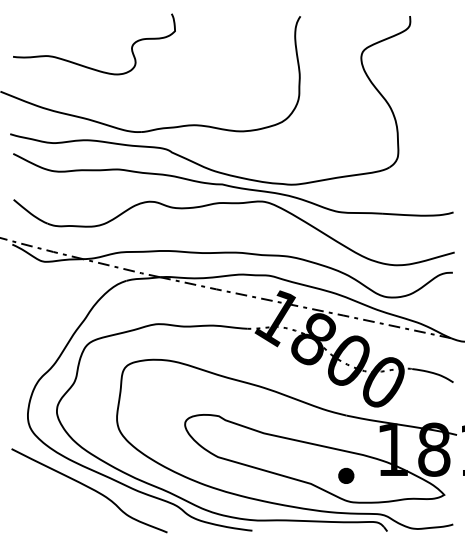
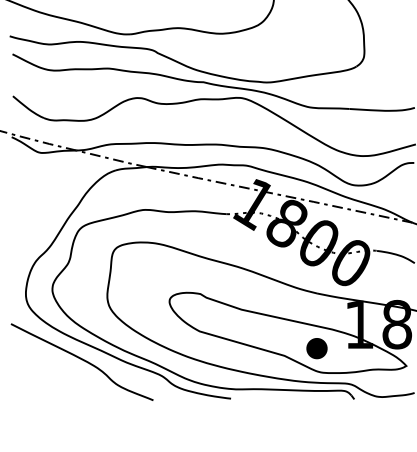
part: (345, 475) -> (316, 348), size x1.43

